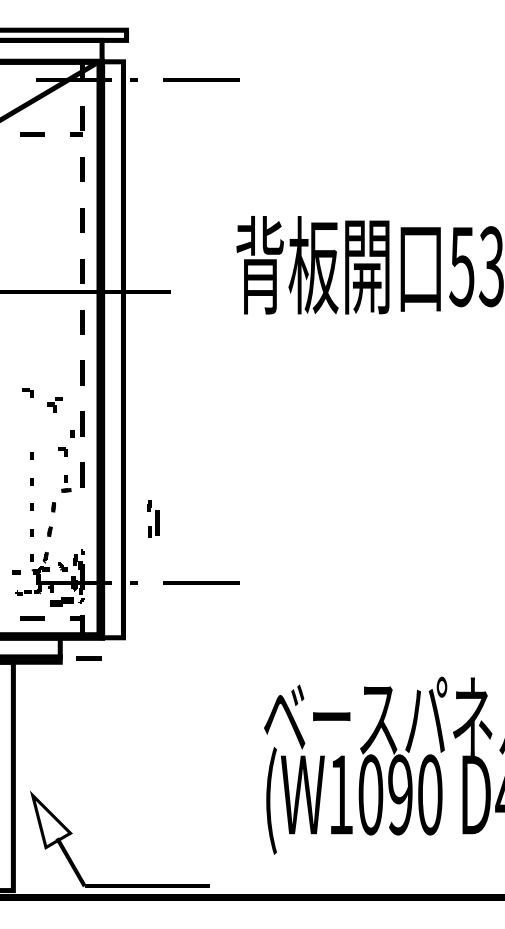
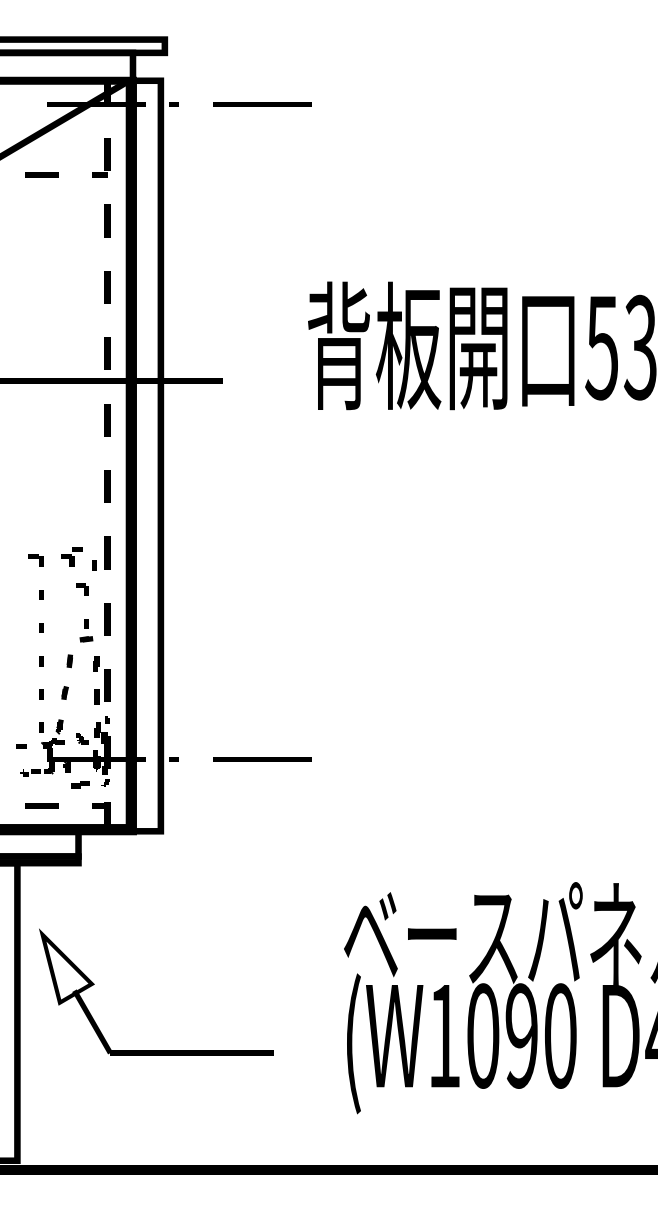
part: (27, 393) -> (35, 560), moved
part: (54, 404) -> (71, 556), moved
part: (153, 518) -> (101, 680), moved
part: (61, 601) -> (80, 784), size x0.62
line: (88, 657) -> (115, 857), removed
part: (120, 884) -> (156, 1050), moved

